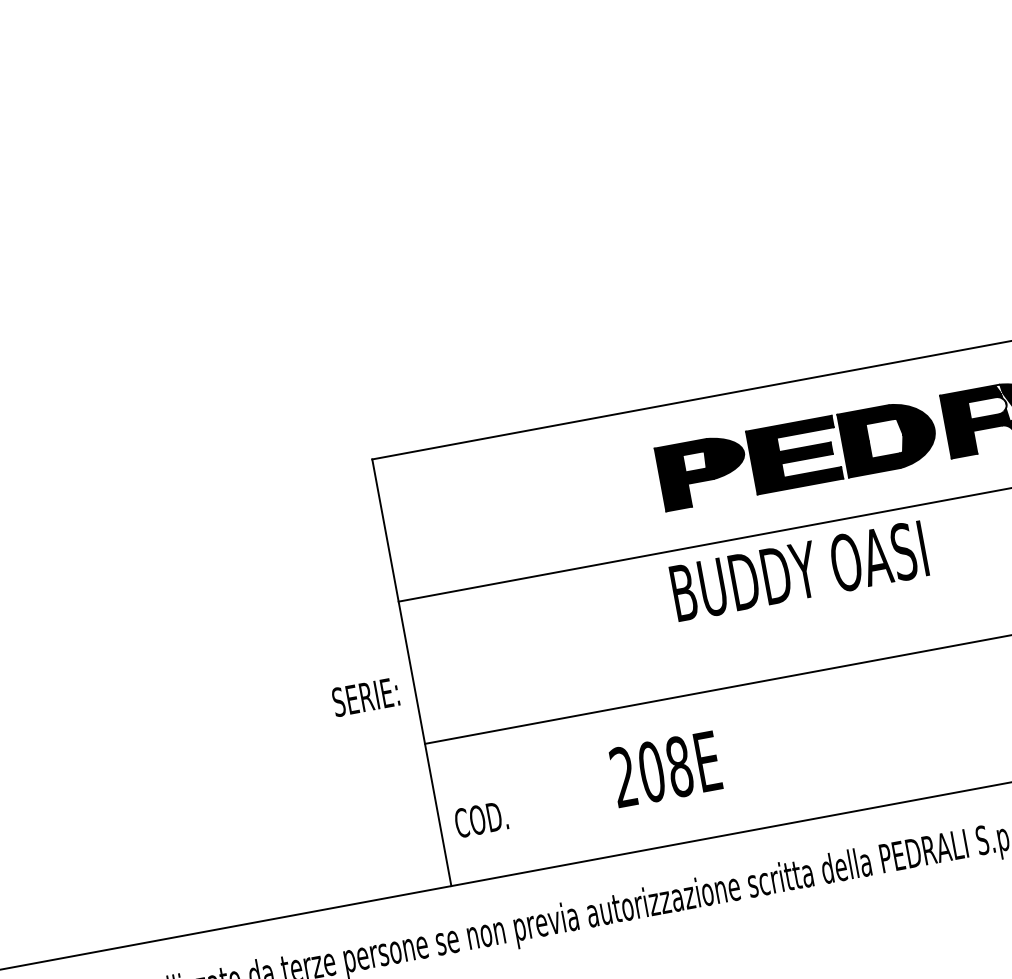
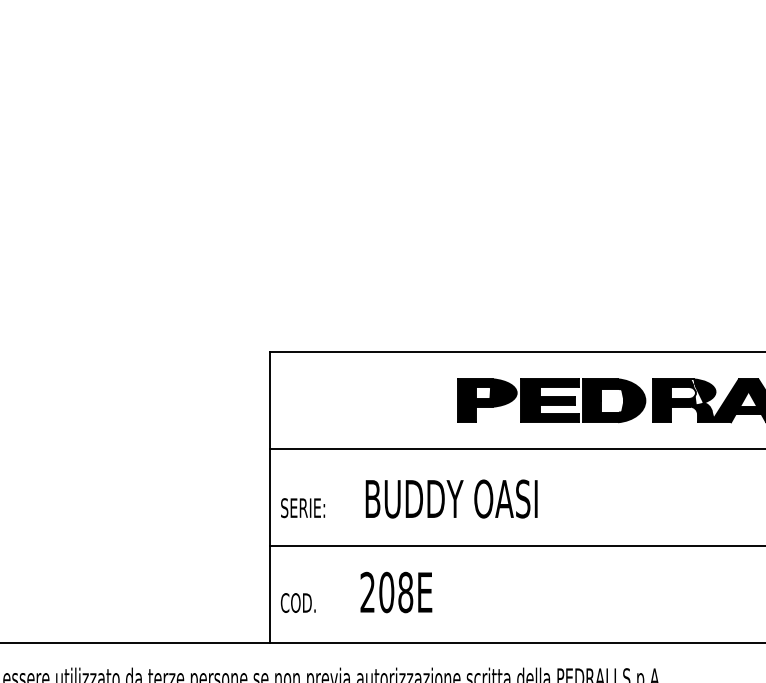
text: (798, 570) -> (451, 498), moved
text: (366, 697) -> (303, 508), moved
text: (666, 769) -> (396, 592), moved

